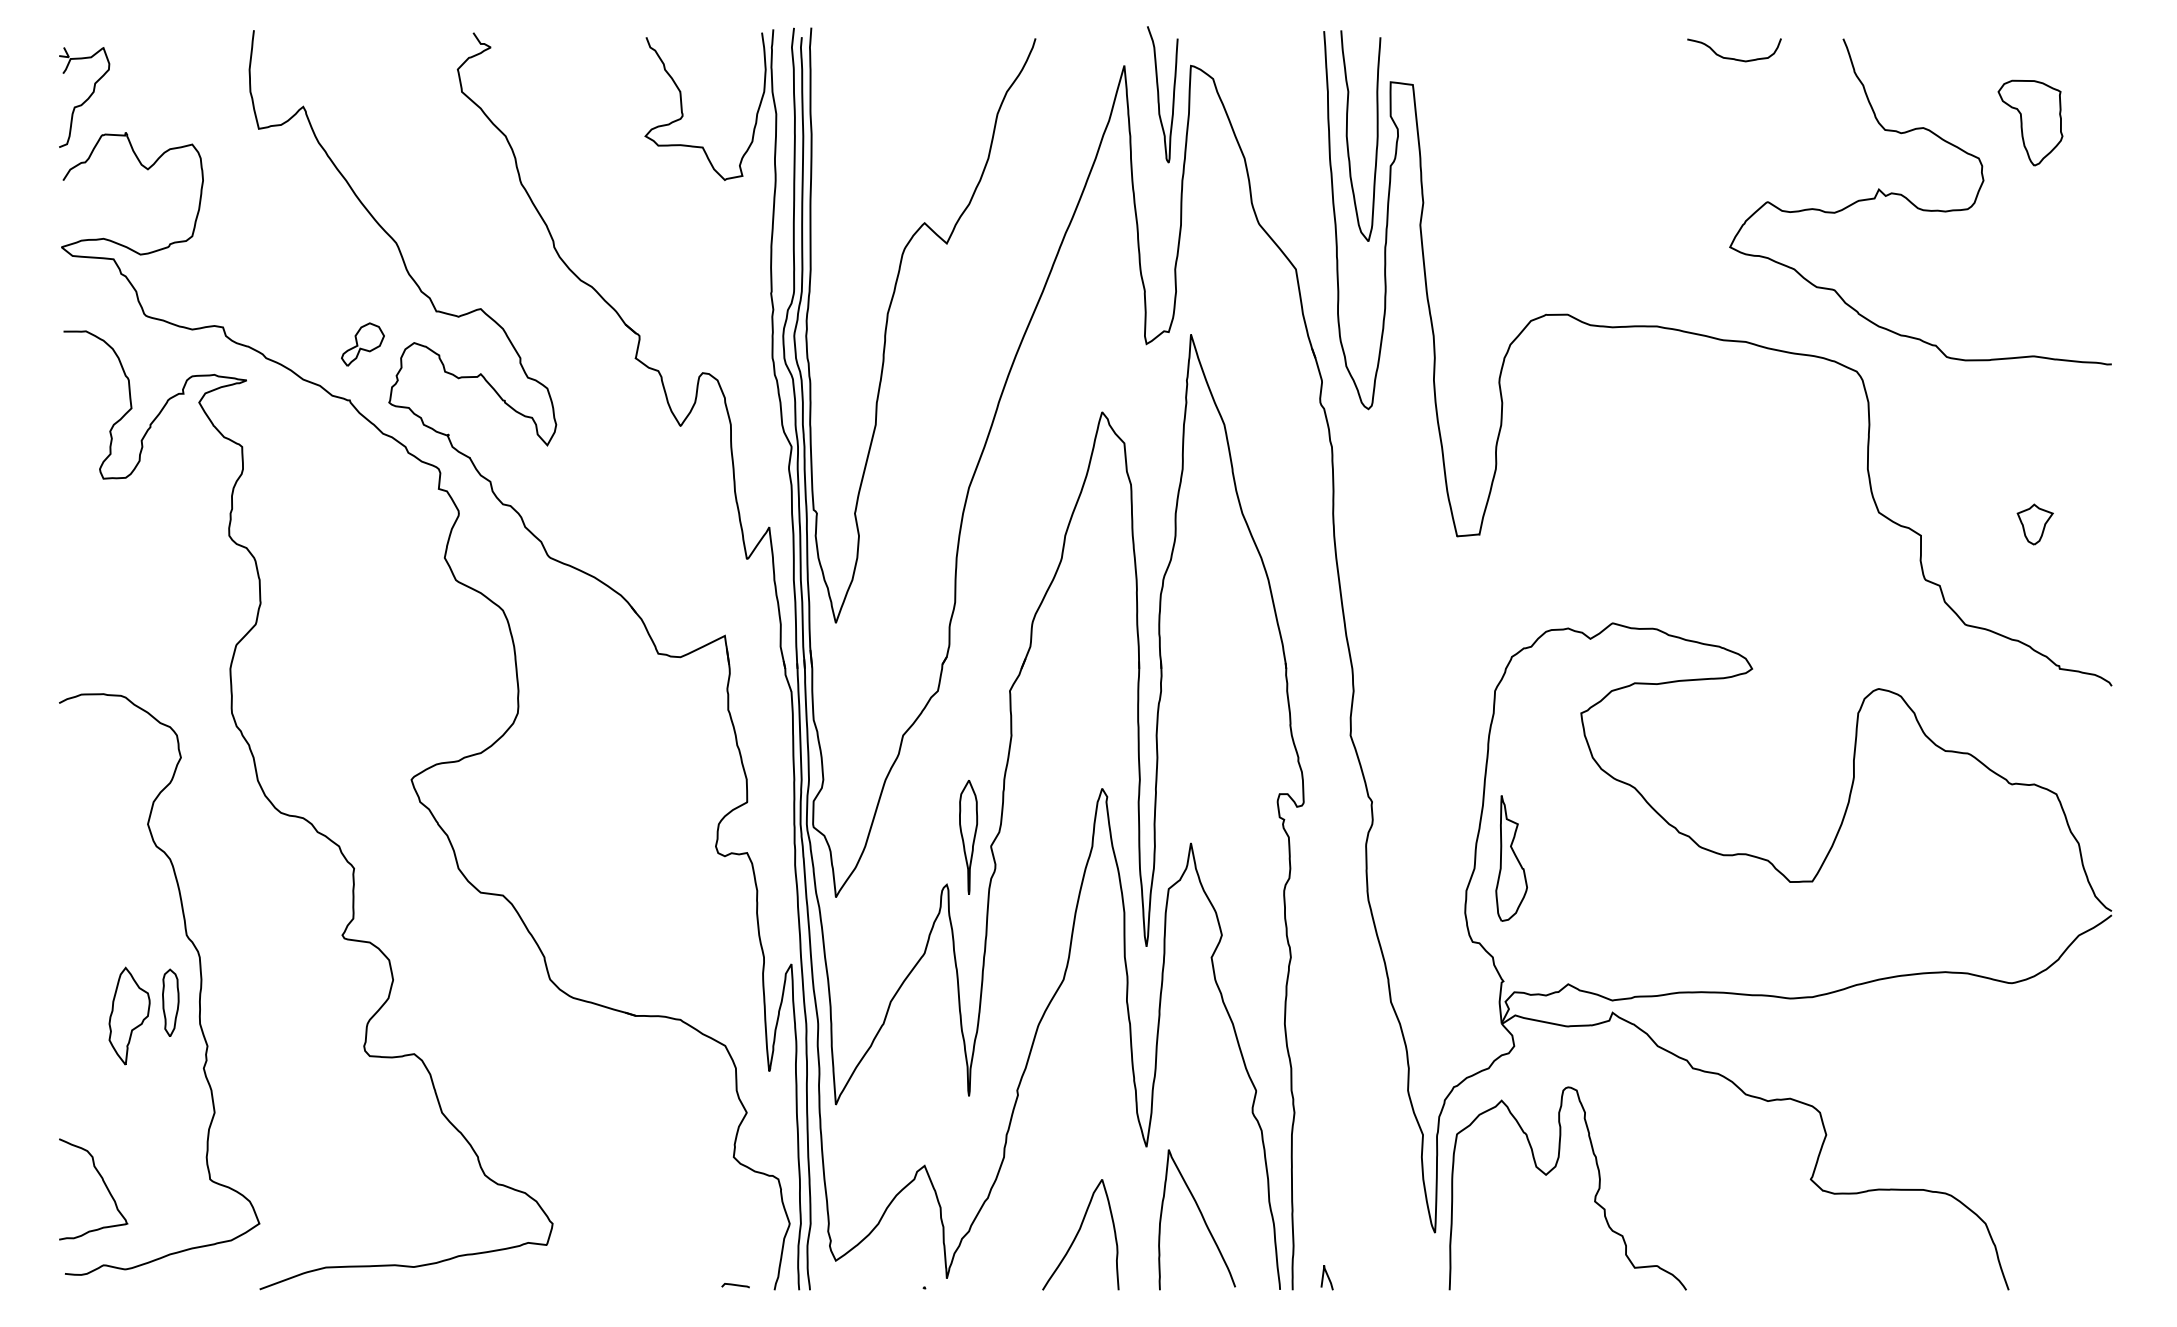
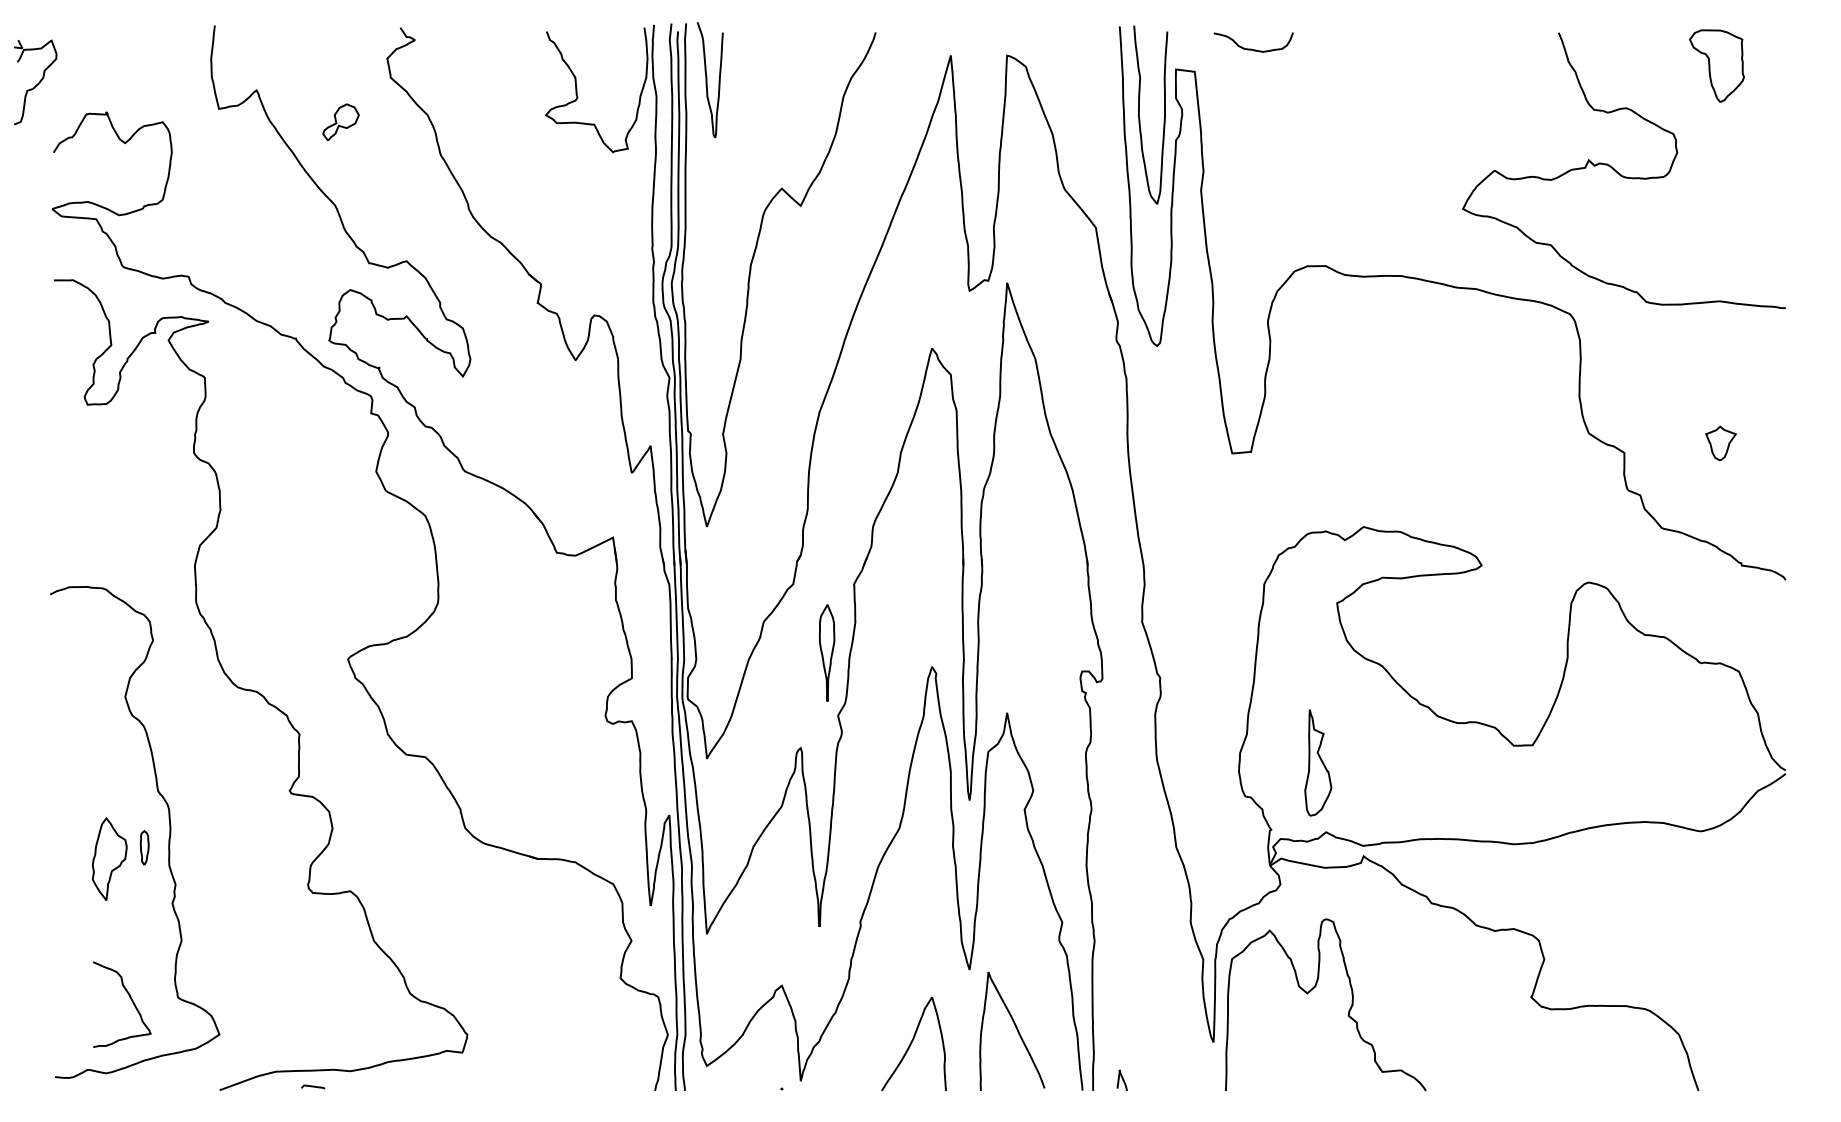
curve: (1731, 57) -> (1251, 48), moved
curve: (1159, 94) -> (707, 79), moved
part: (84, 97) -> (35, 82), moved
part: (2029, 122) -> (1716, 65), moved
part: (362, 343) -> (340, 121), moved
part: (967, 836) -> (826, 652), moved
part: (1511, 858) -> (1318, 762), moved
part: (170, 1002) -> (144, 847), size x0.6
curve: (103, 1183) -> (130, 999), moved
curve: (736, 1285) -> (313, 1086), moved

